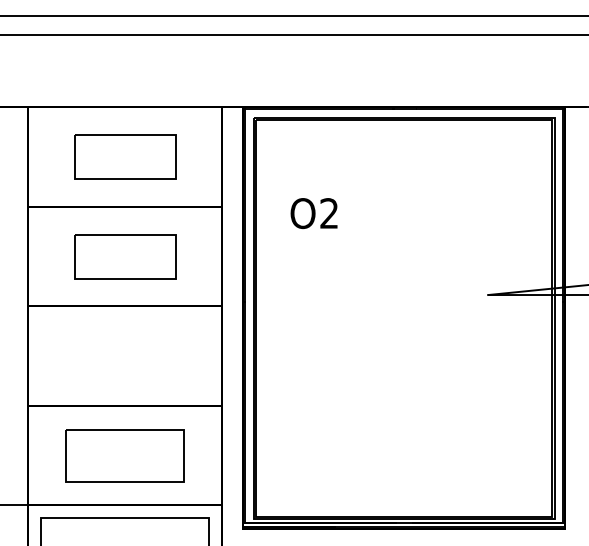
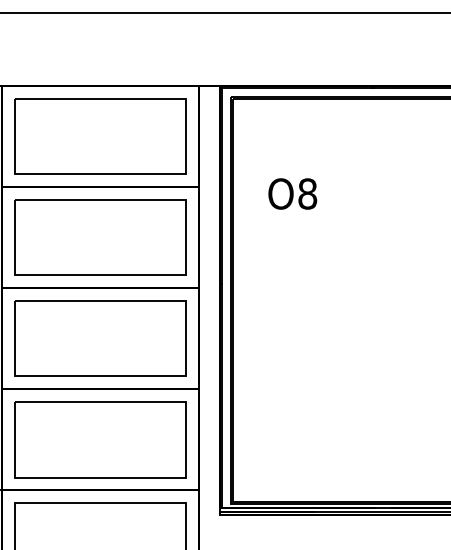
part: (124, 156) -> (99, 136), size x1.67
text: (329, 213) -> (307, 193), O2 -> O8
part: (124, 256) -> (99, 237), size x1.67
part: (124, 355) -> (99, 338), added
part: (124, 455) -> (99, 439), size x1.43

